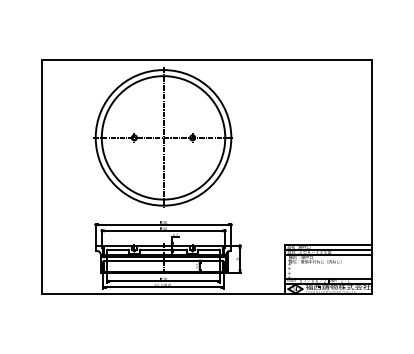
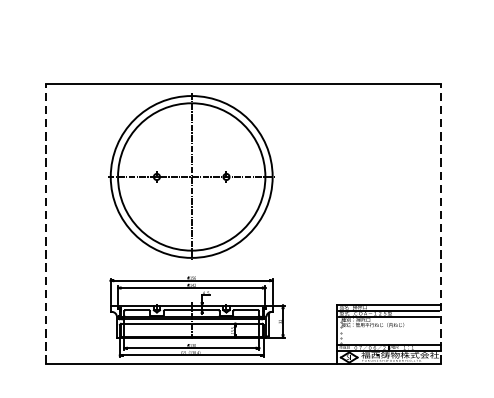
line: (41, 176) -> (46, 223), solid -> dashed
line: (372, 176) -> (441, 223), solid -> dashed

